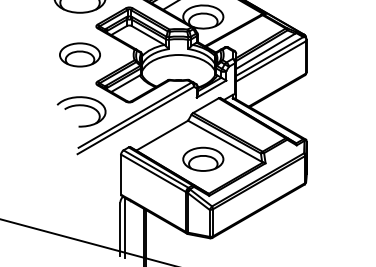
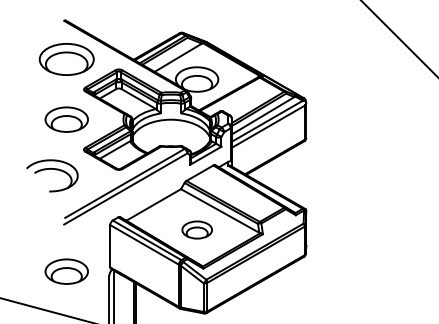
part: (81, 111) -> (52, 175), moved
part: (203, 158) -> (197, 229), size x0.7
part: (79, 198) -> (66, 271), added

